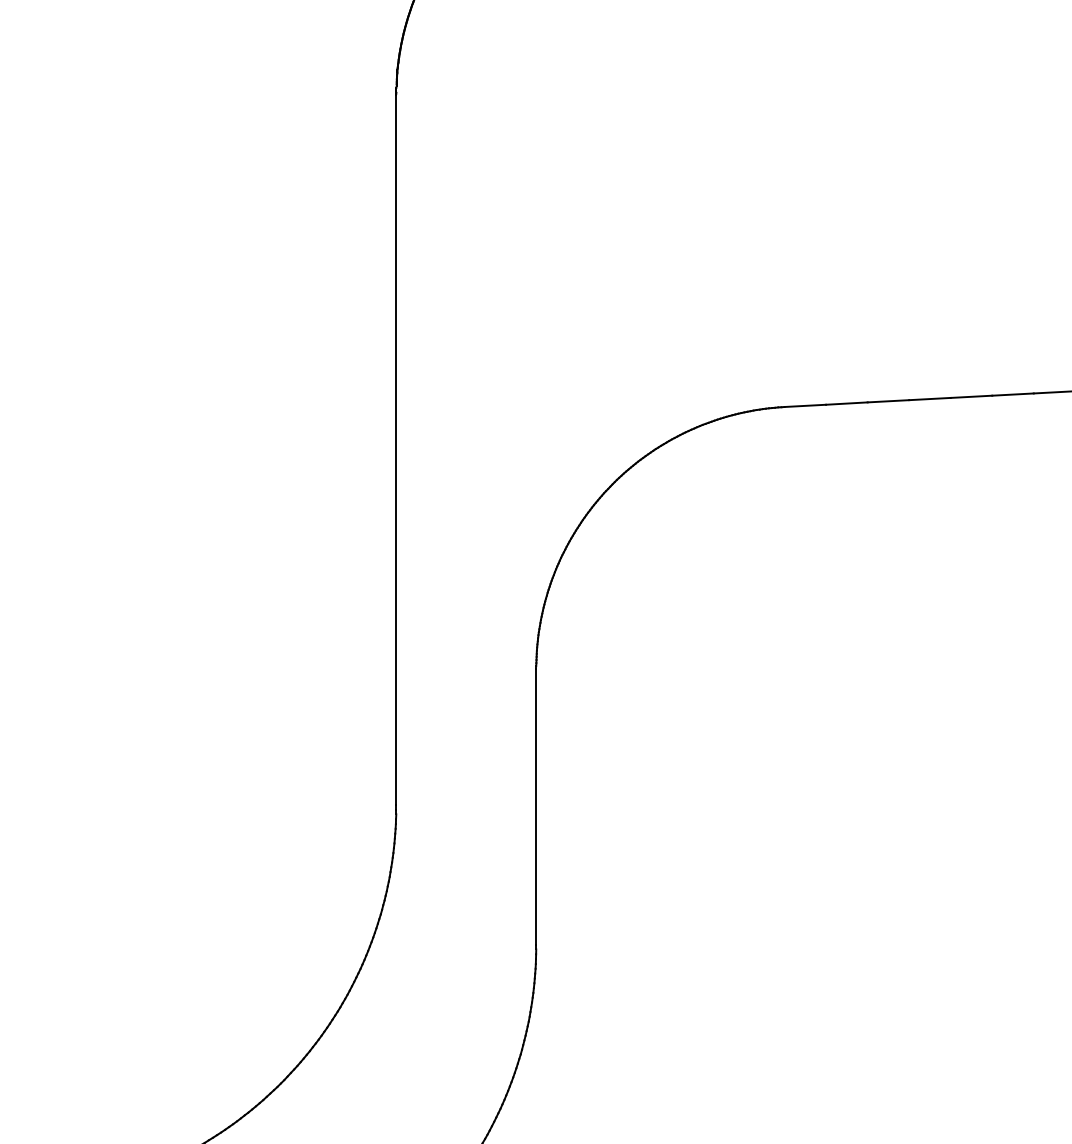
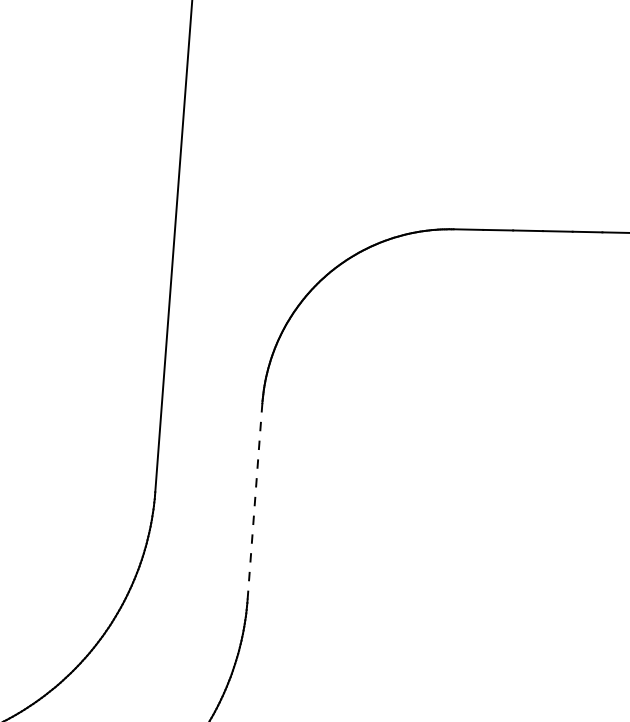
line: (536, 806) -> (255, 501), solid -> dashed

